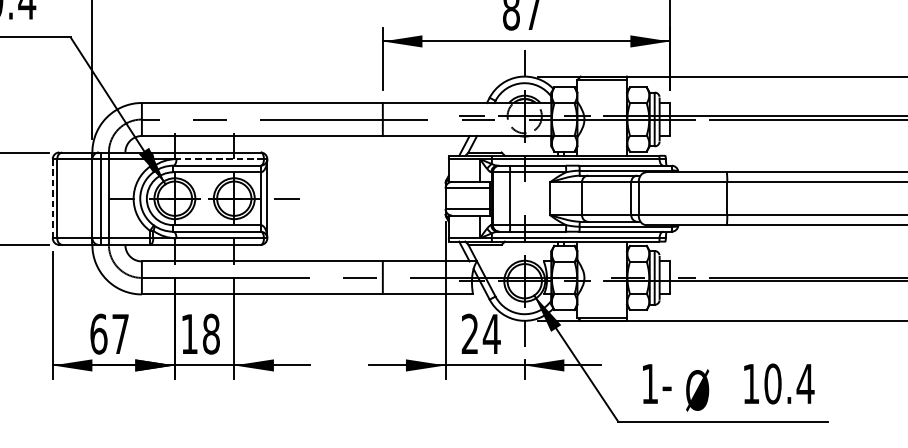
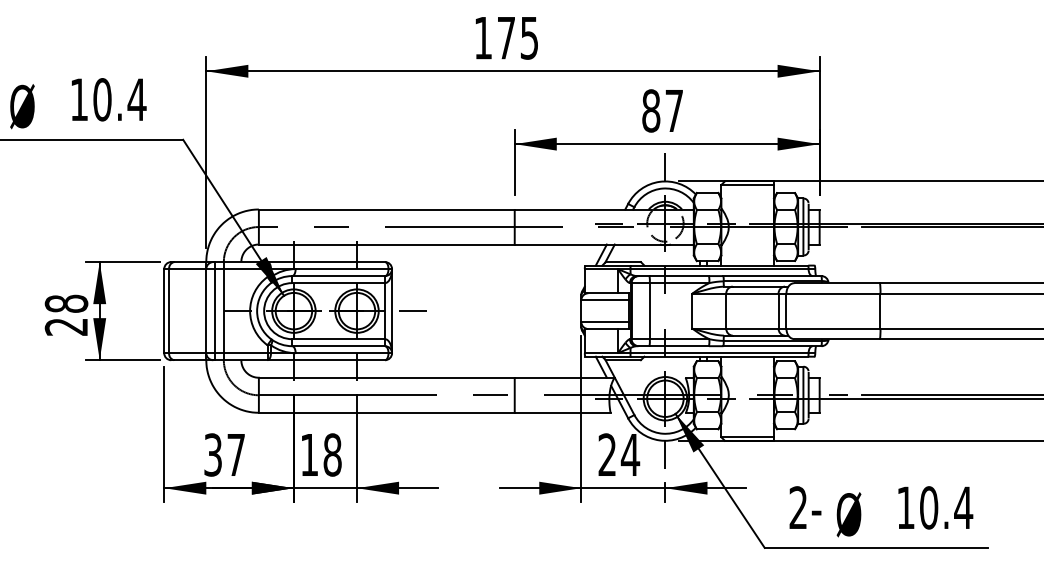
line: (219, 159) -> (341, 269), dashed -> solid
line: (53, 199) -> (164, 311), dashed -> solid
text: (99, 333) -> (213, 454), 67 -> 37
text: (649, 383) -> (797, 507), 1- -> 2-

